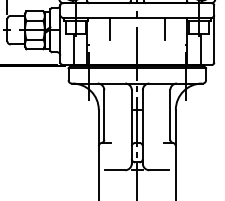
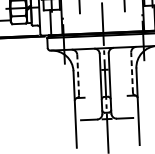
line: (104, 114) -> (78, 74), solid -> dashed
line: (170, 114) -> (132, 72), solid -> dashed

